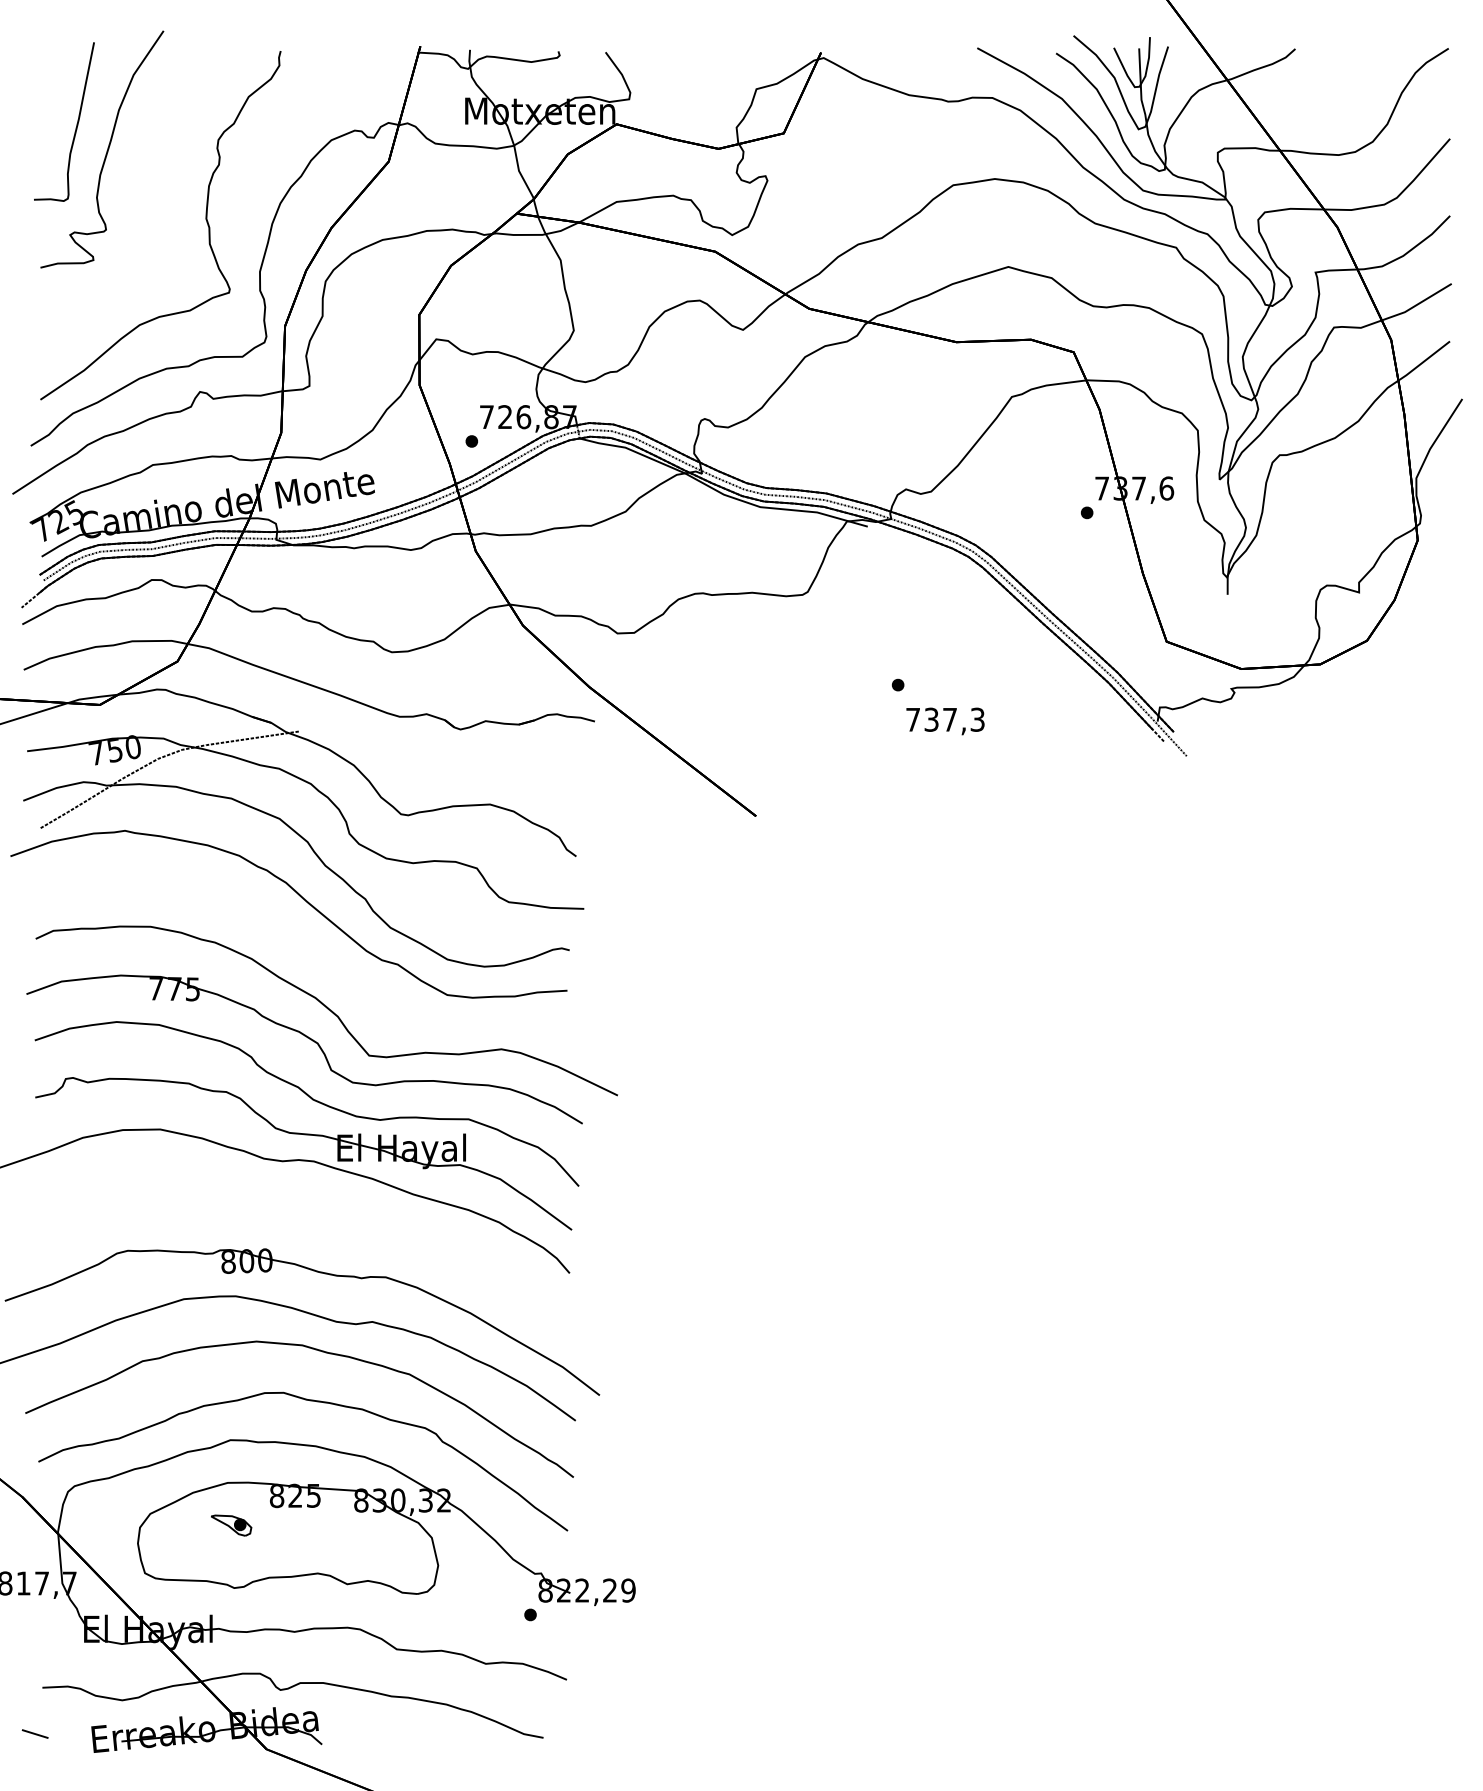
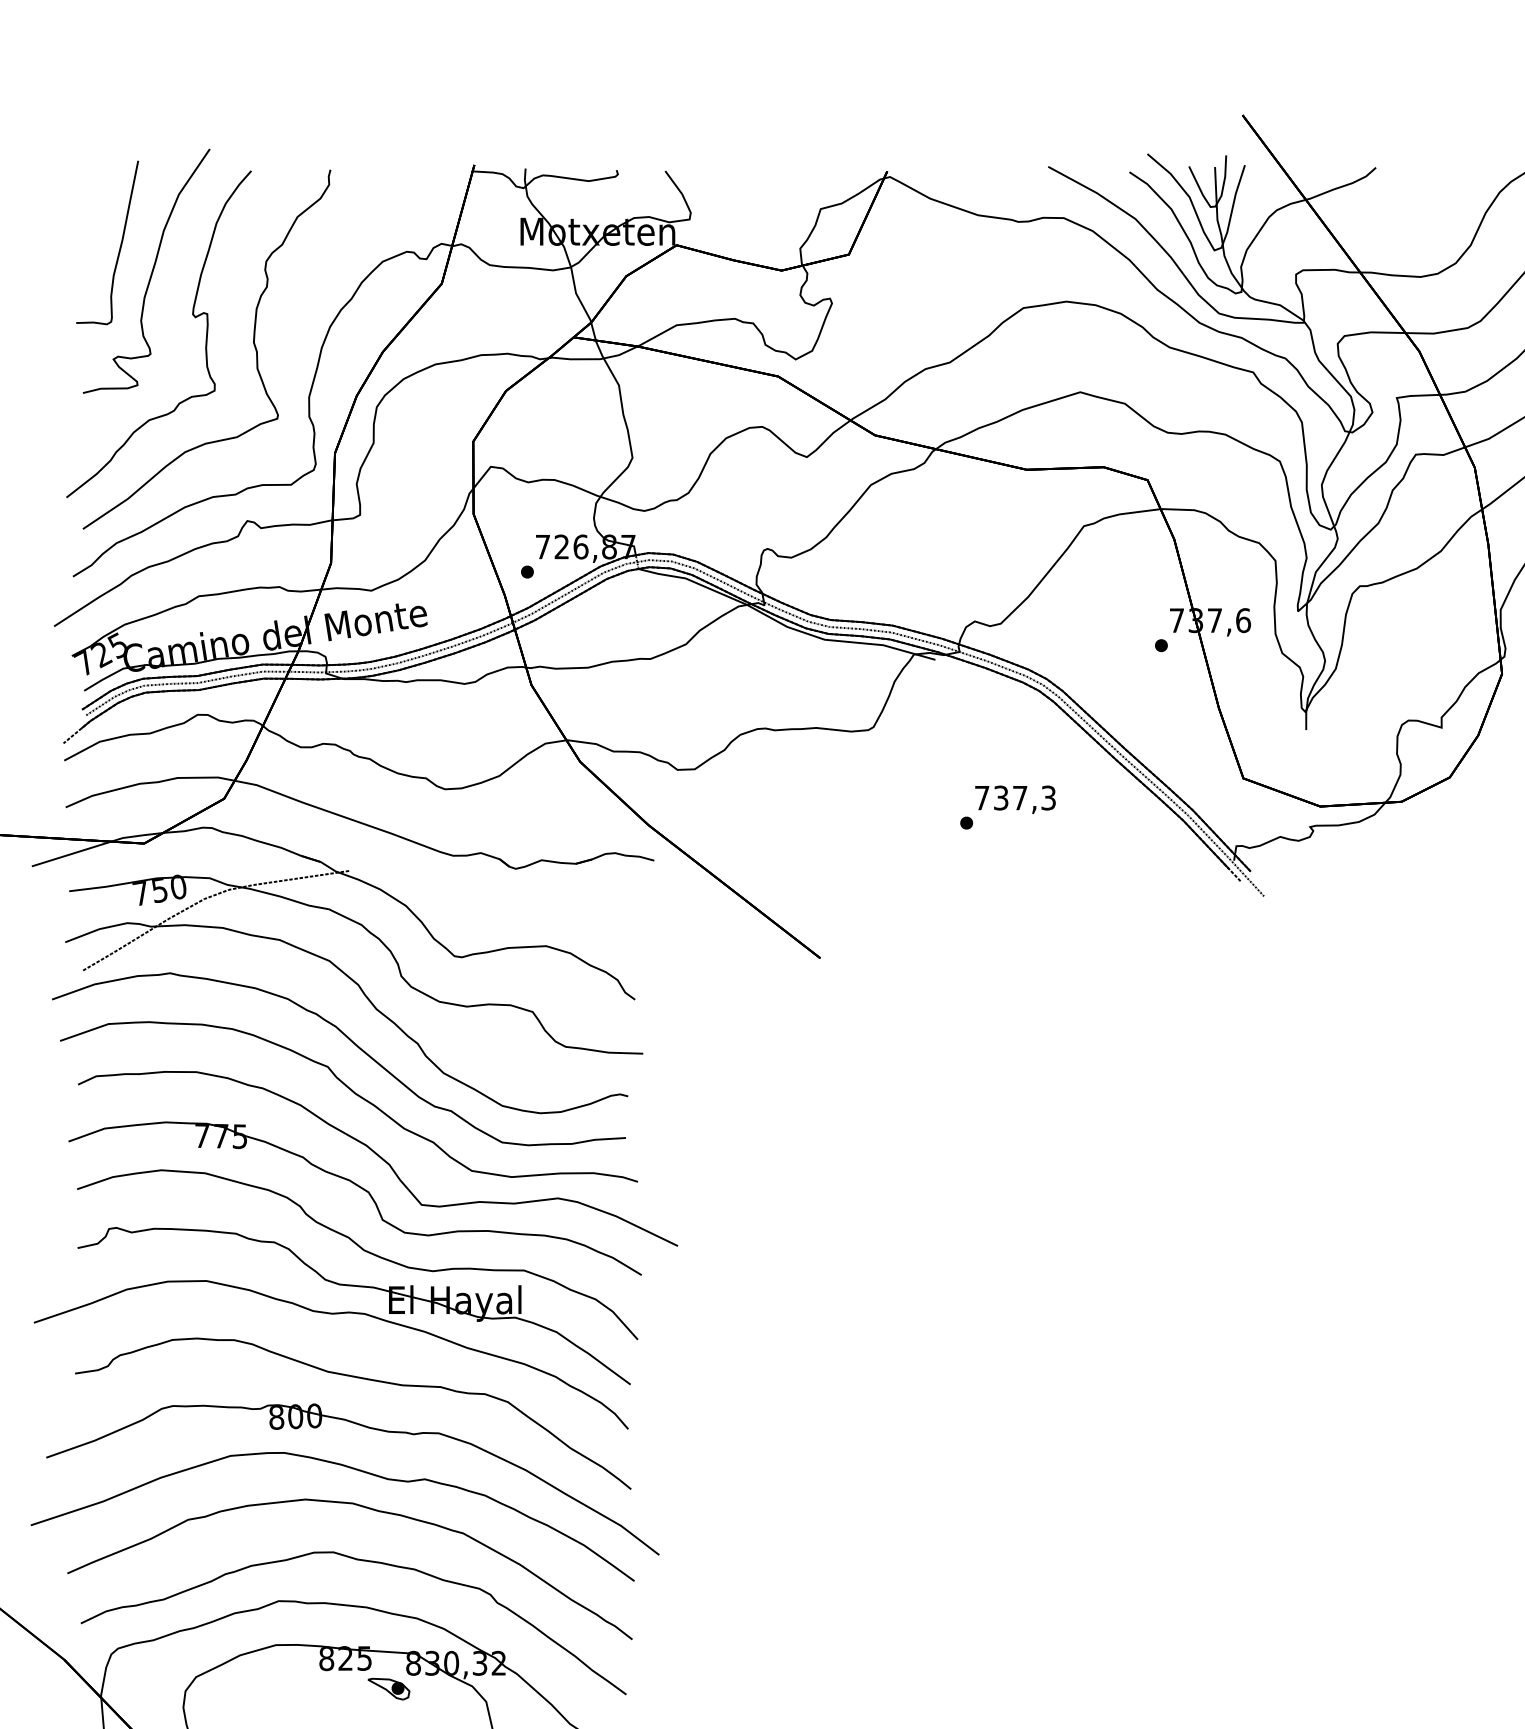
curve: (147, 193) -> (193, 316), added
text: (945, 721) -> (1015, 799), moved
part: (304, 948) -> (355, 1094), added
part: (308, 1224) -> (359, 1378), added
part: (231, 1525) -> (389, 1689), moved

